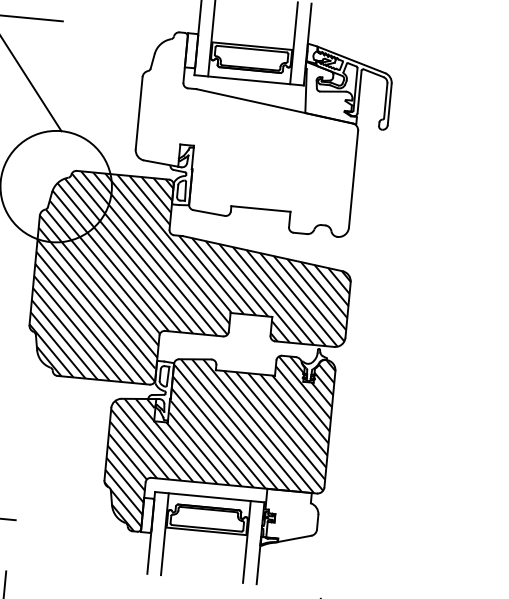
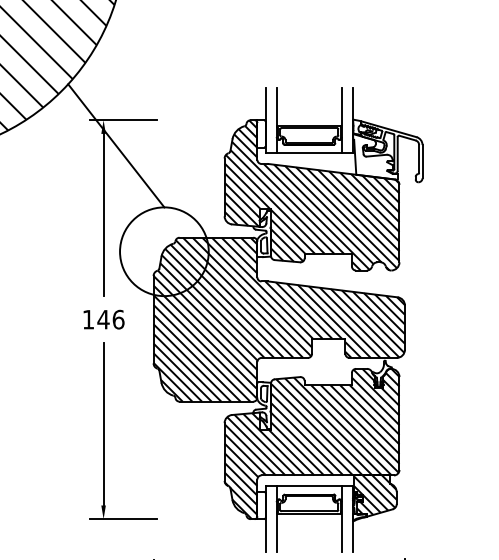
hatch: (246, 133) -> (311, 195), added
hatch: (291, 515) -> (375, 494), added

